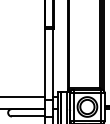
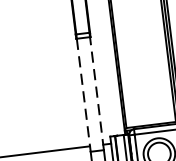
line: (45, 64) -> (84, 94), solid -> dashed
line: (53, 64) -> (97, 93), solid -> dashed

